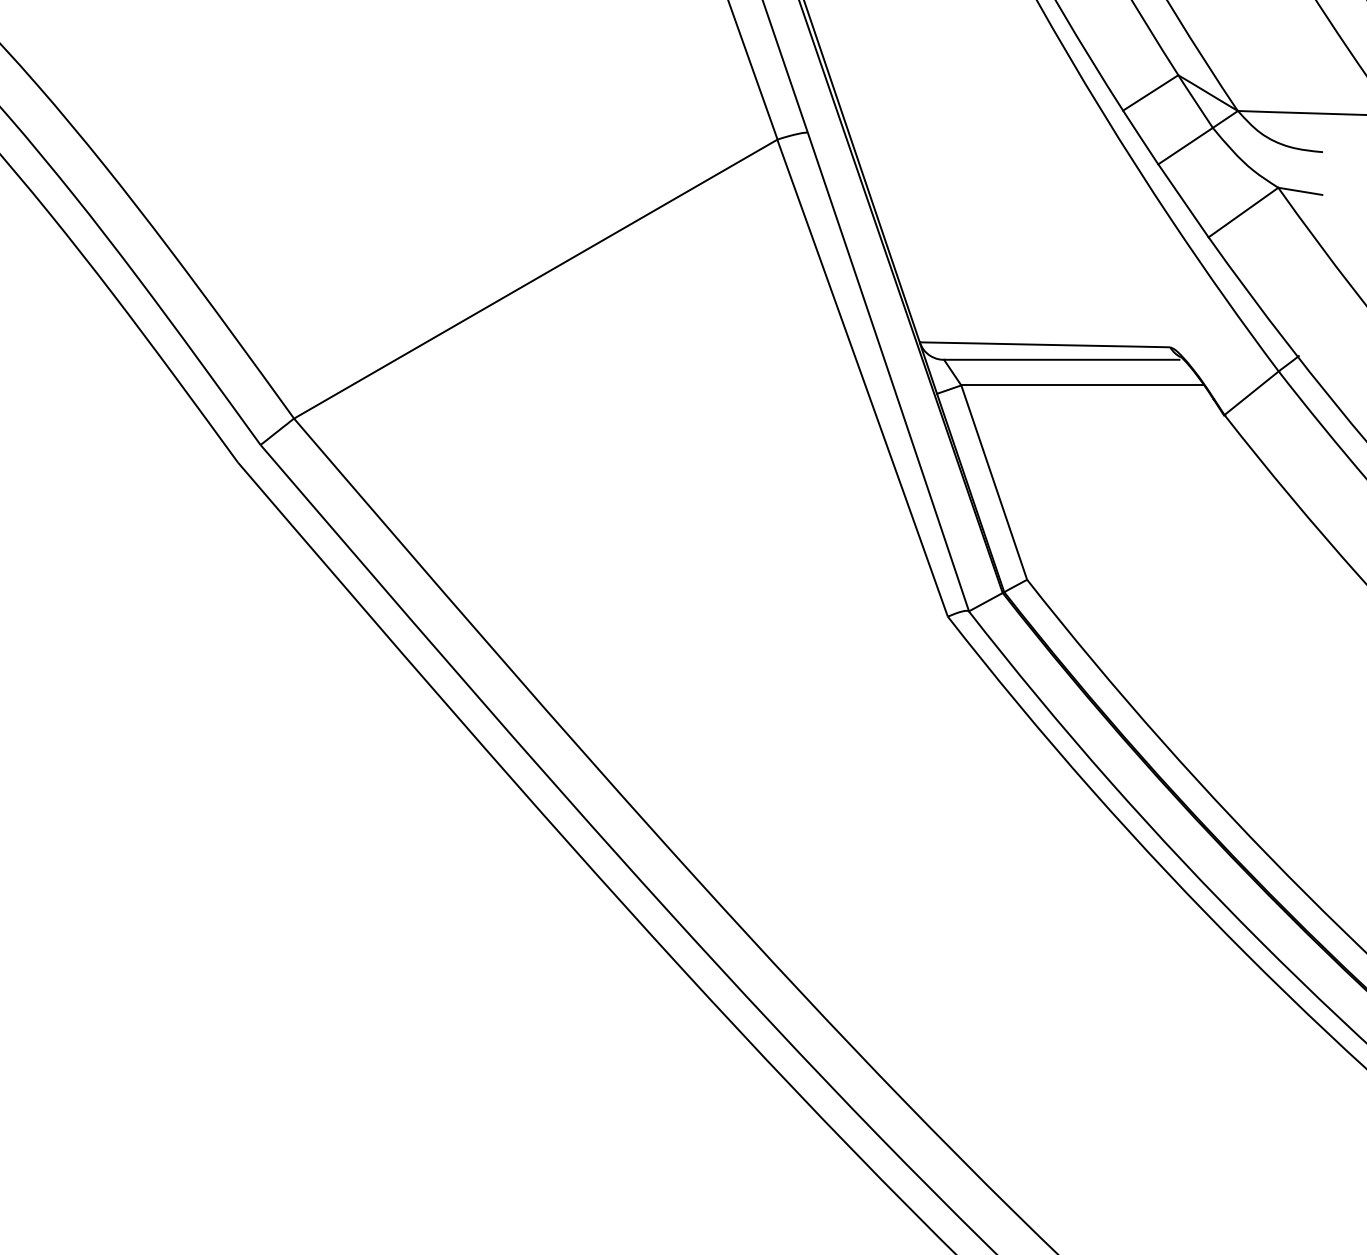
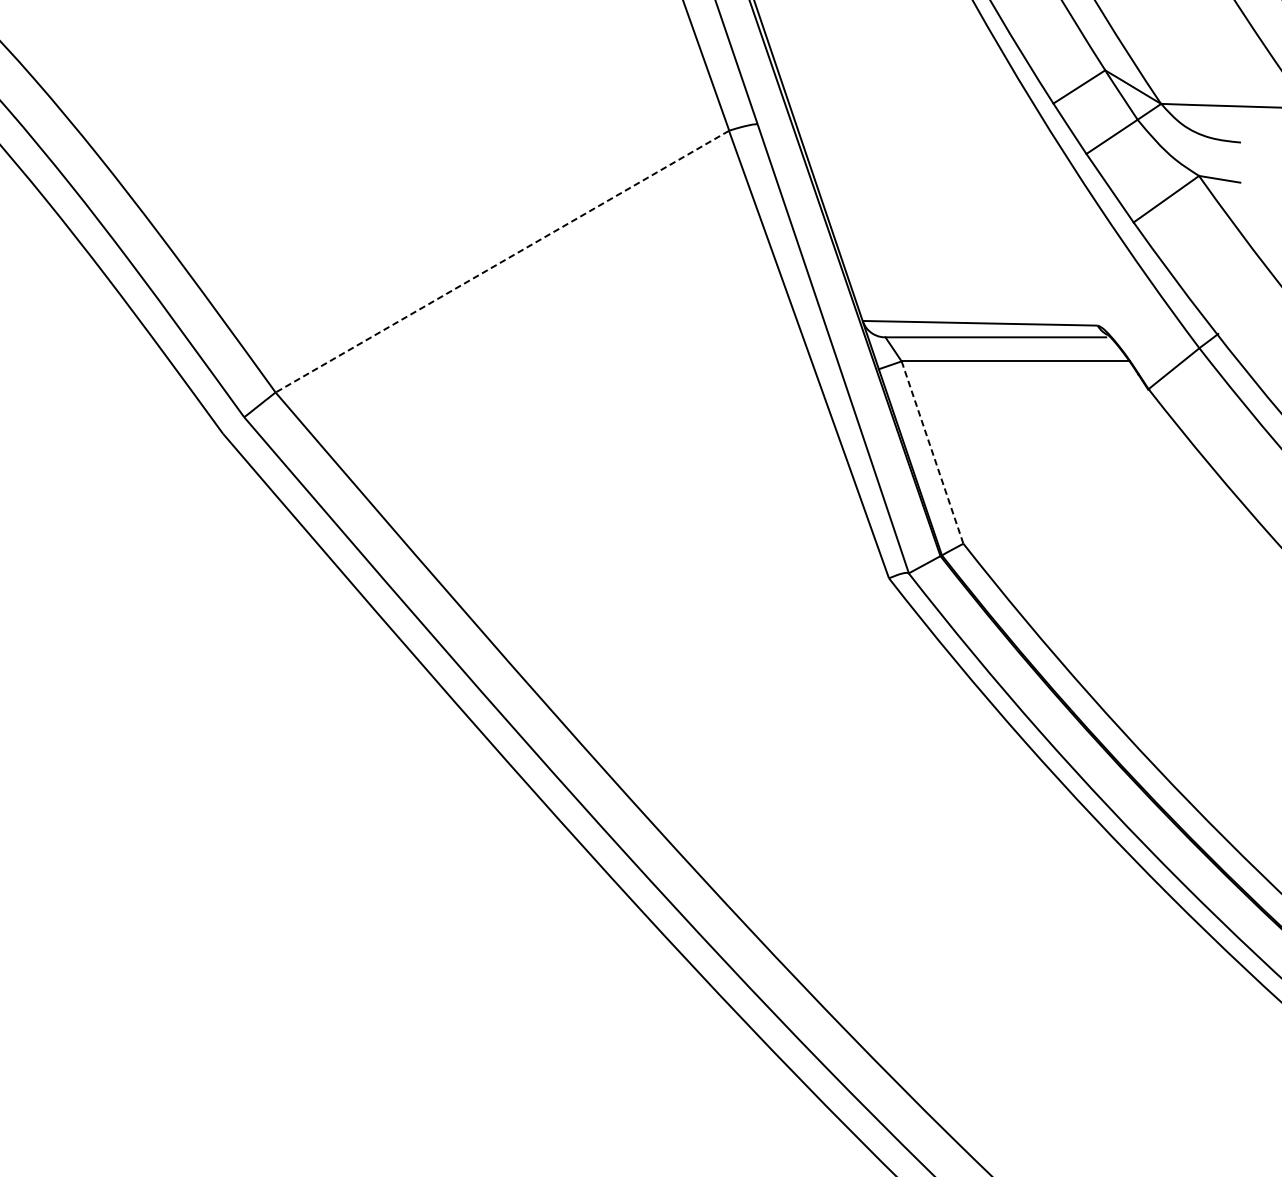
line: (535, 279) -> (502, 262), solid -> dashed
line: (994, 482) -> (932, 452), solid -> dashed

